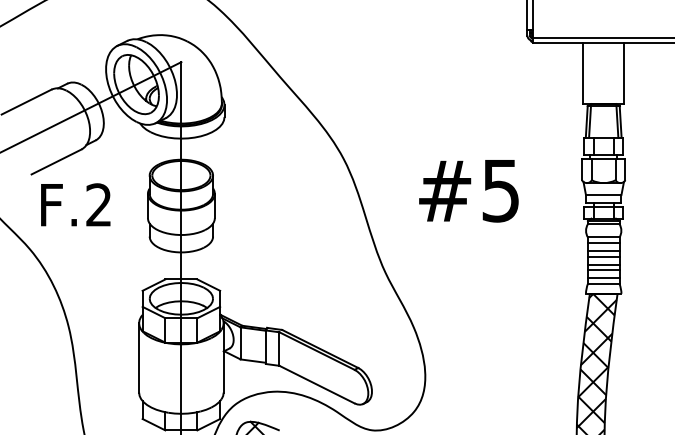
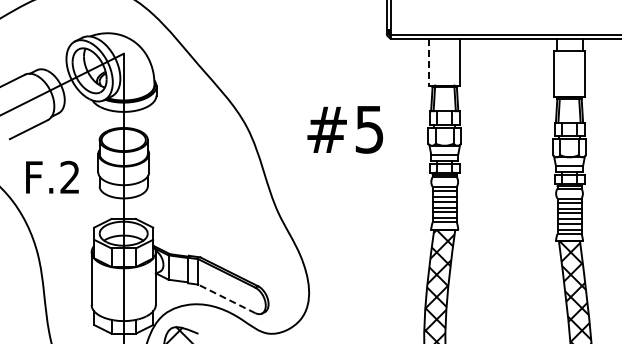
line: (583, 74) -> (429, 63), solid -> dashed
text: (469, 190) -> (345, 129), moved
text: (75, 203) -> (52, 176), moved
line: (316, 384) -> (226, 298), solid -> dashed

